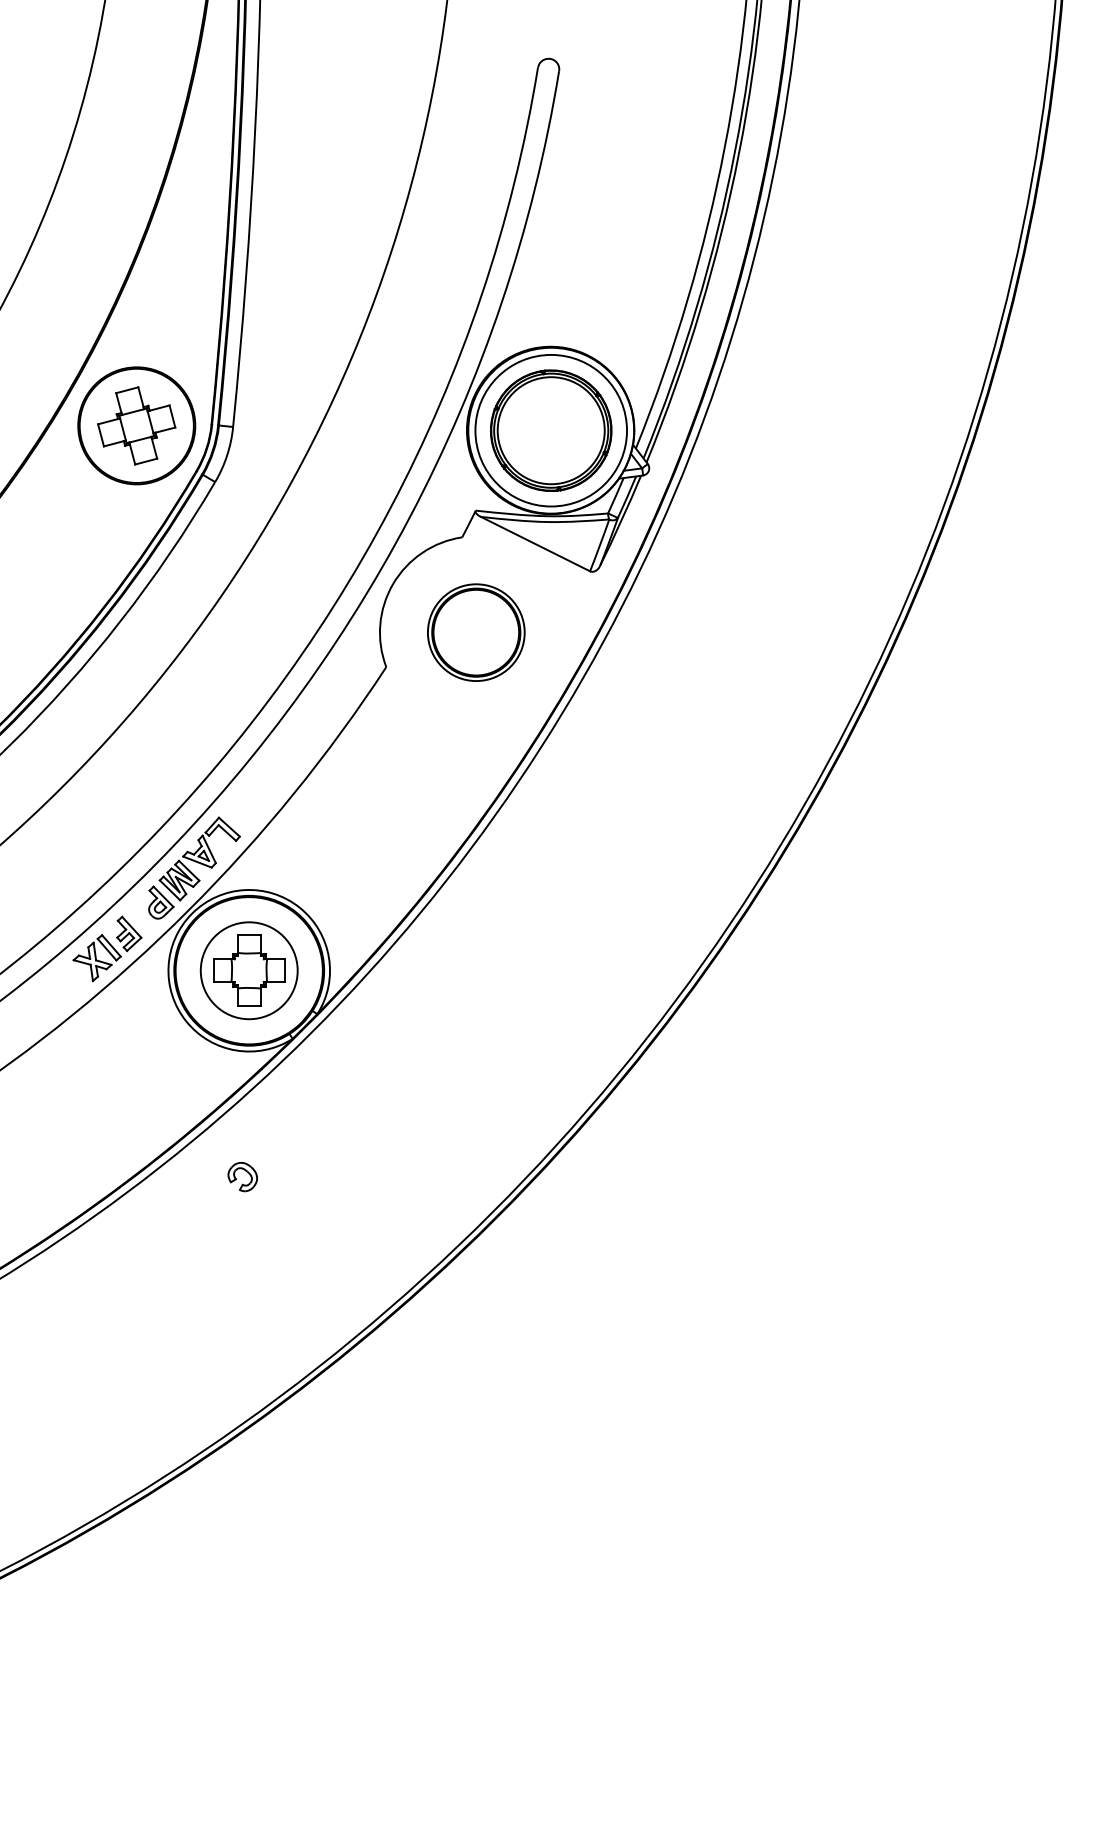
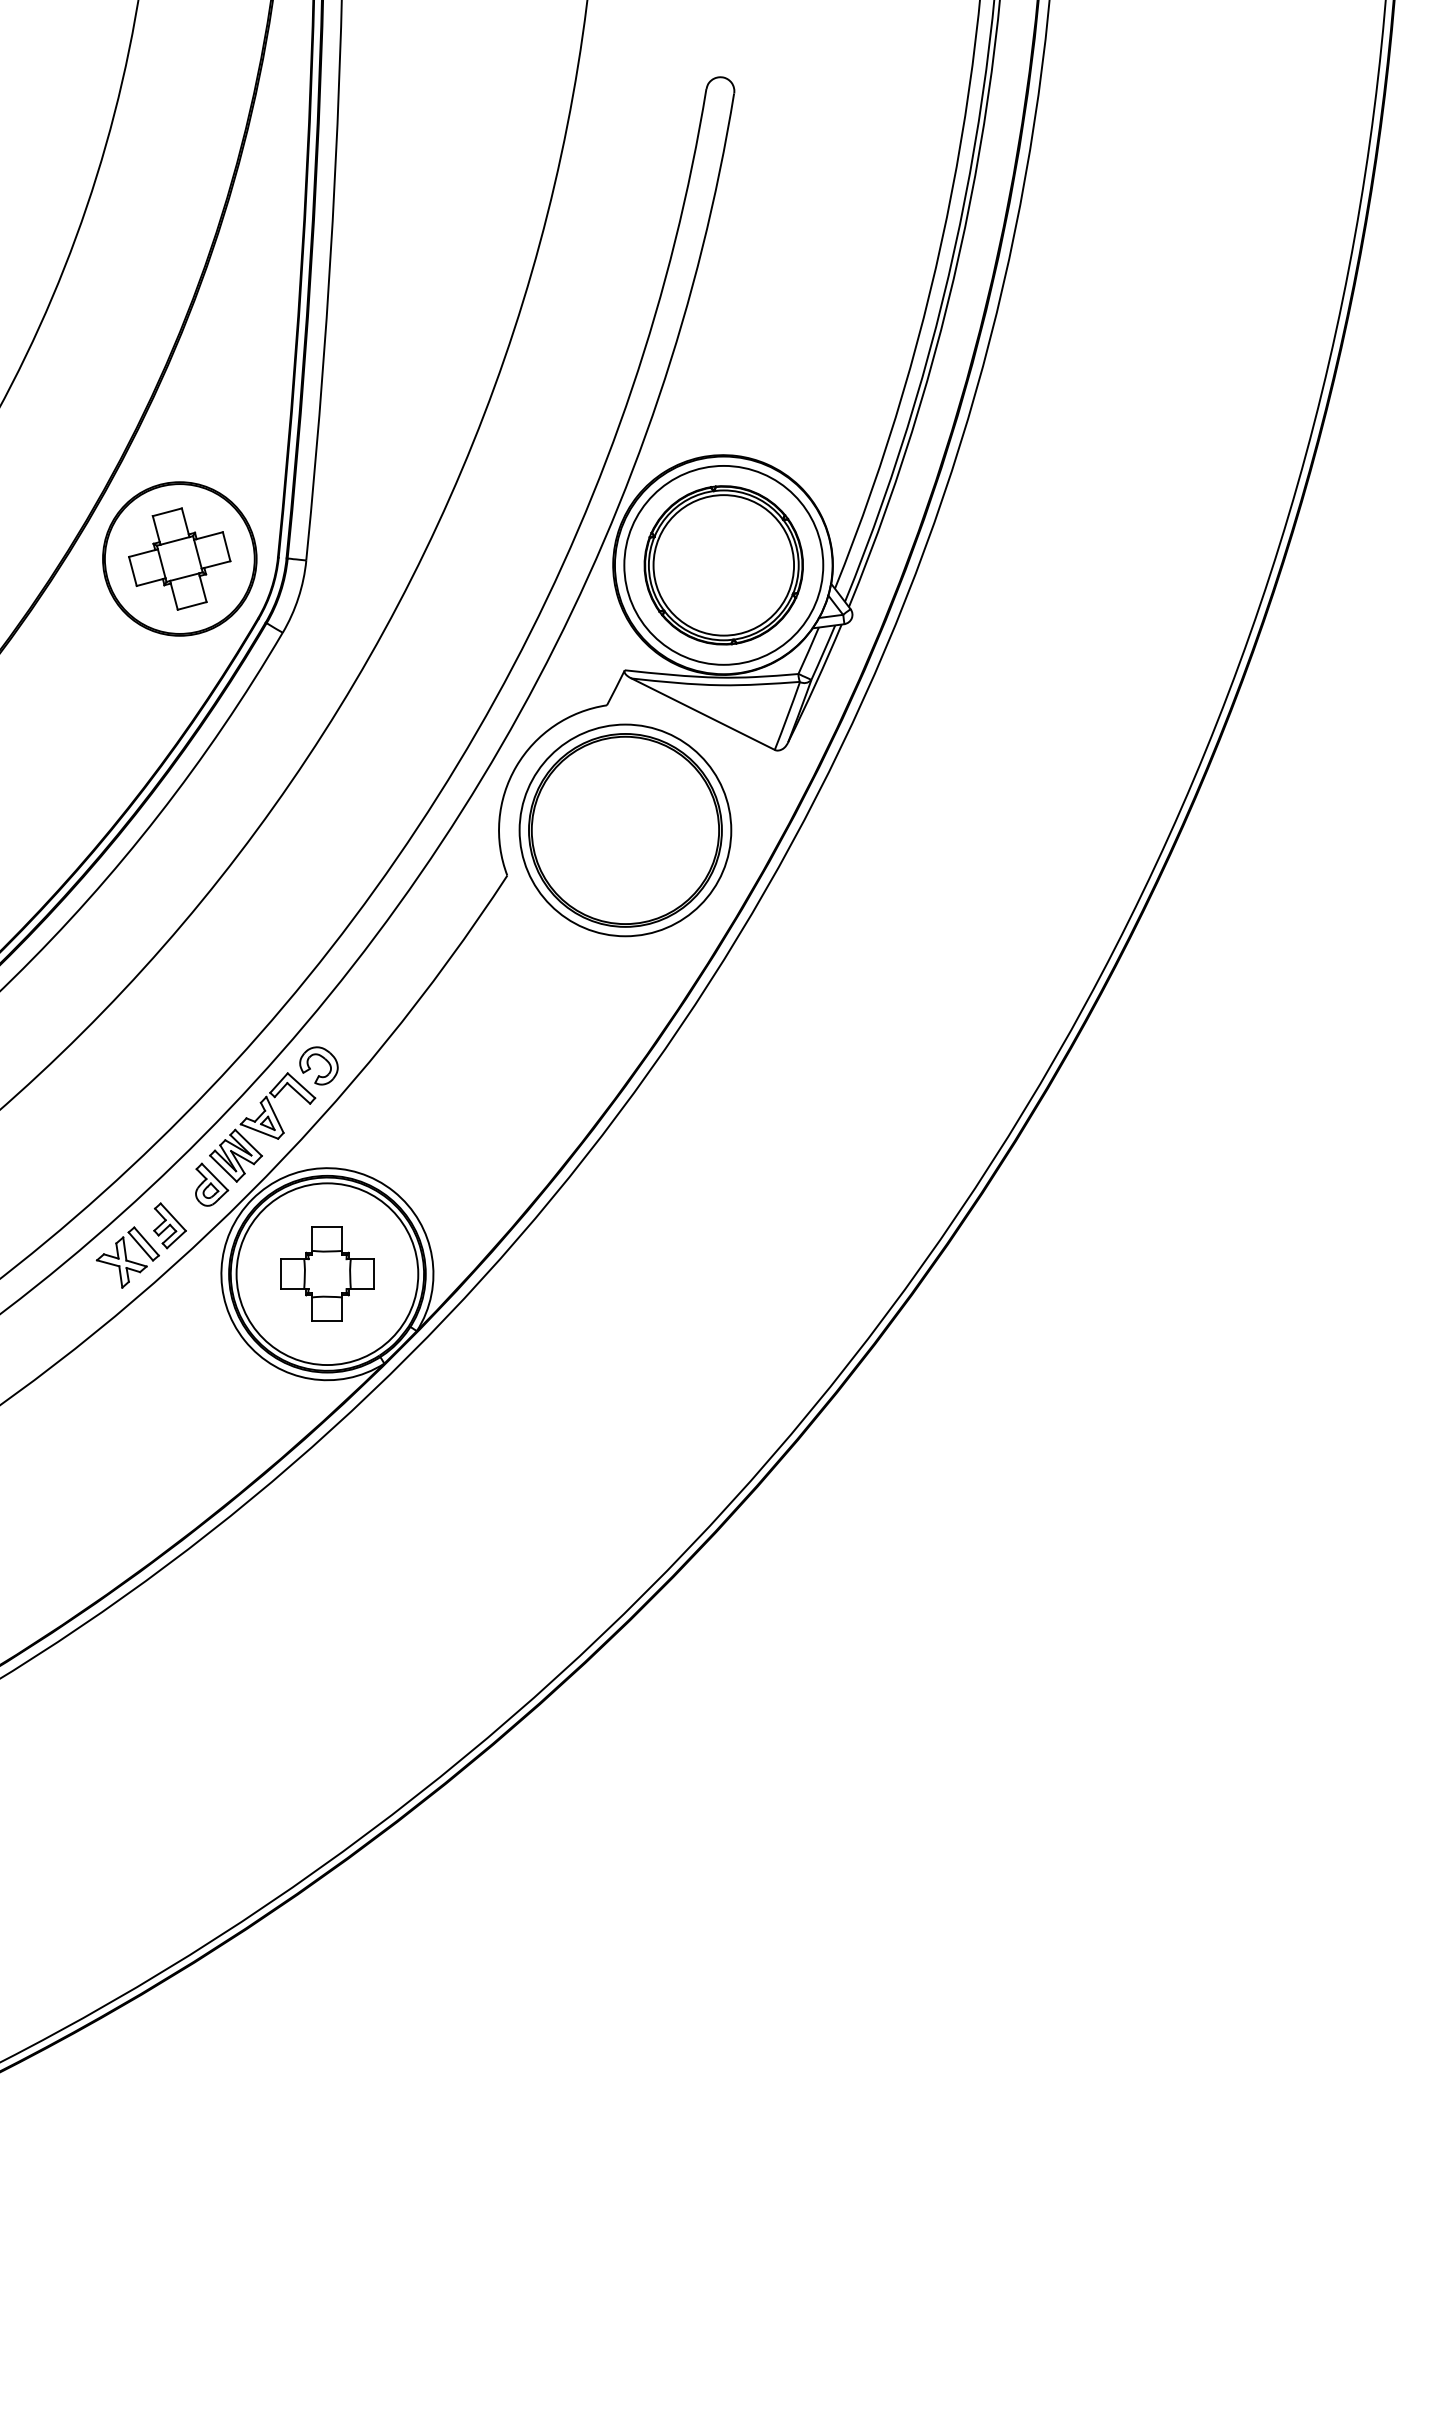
part: (476, 632) -> (625, 830), size x1.67
circle: (249, 970) -> (327, 1274), size x1.43
part: (245, 1171) -> (322, 1058), moved

